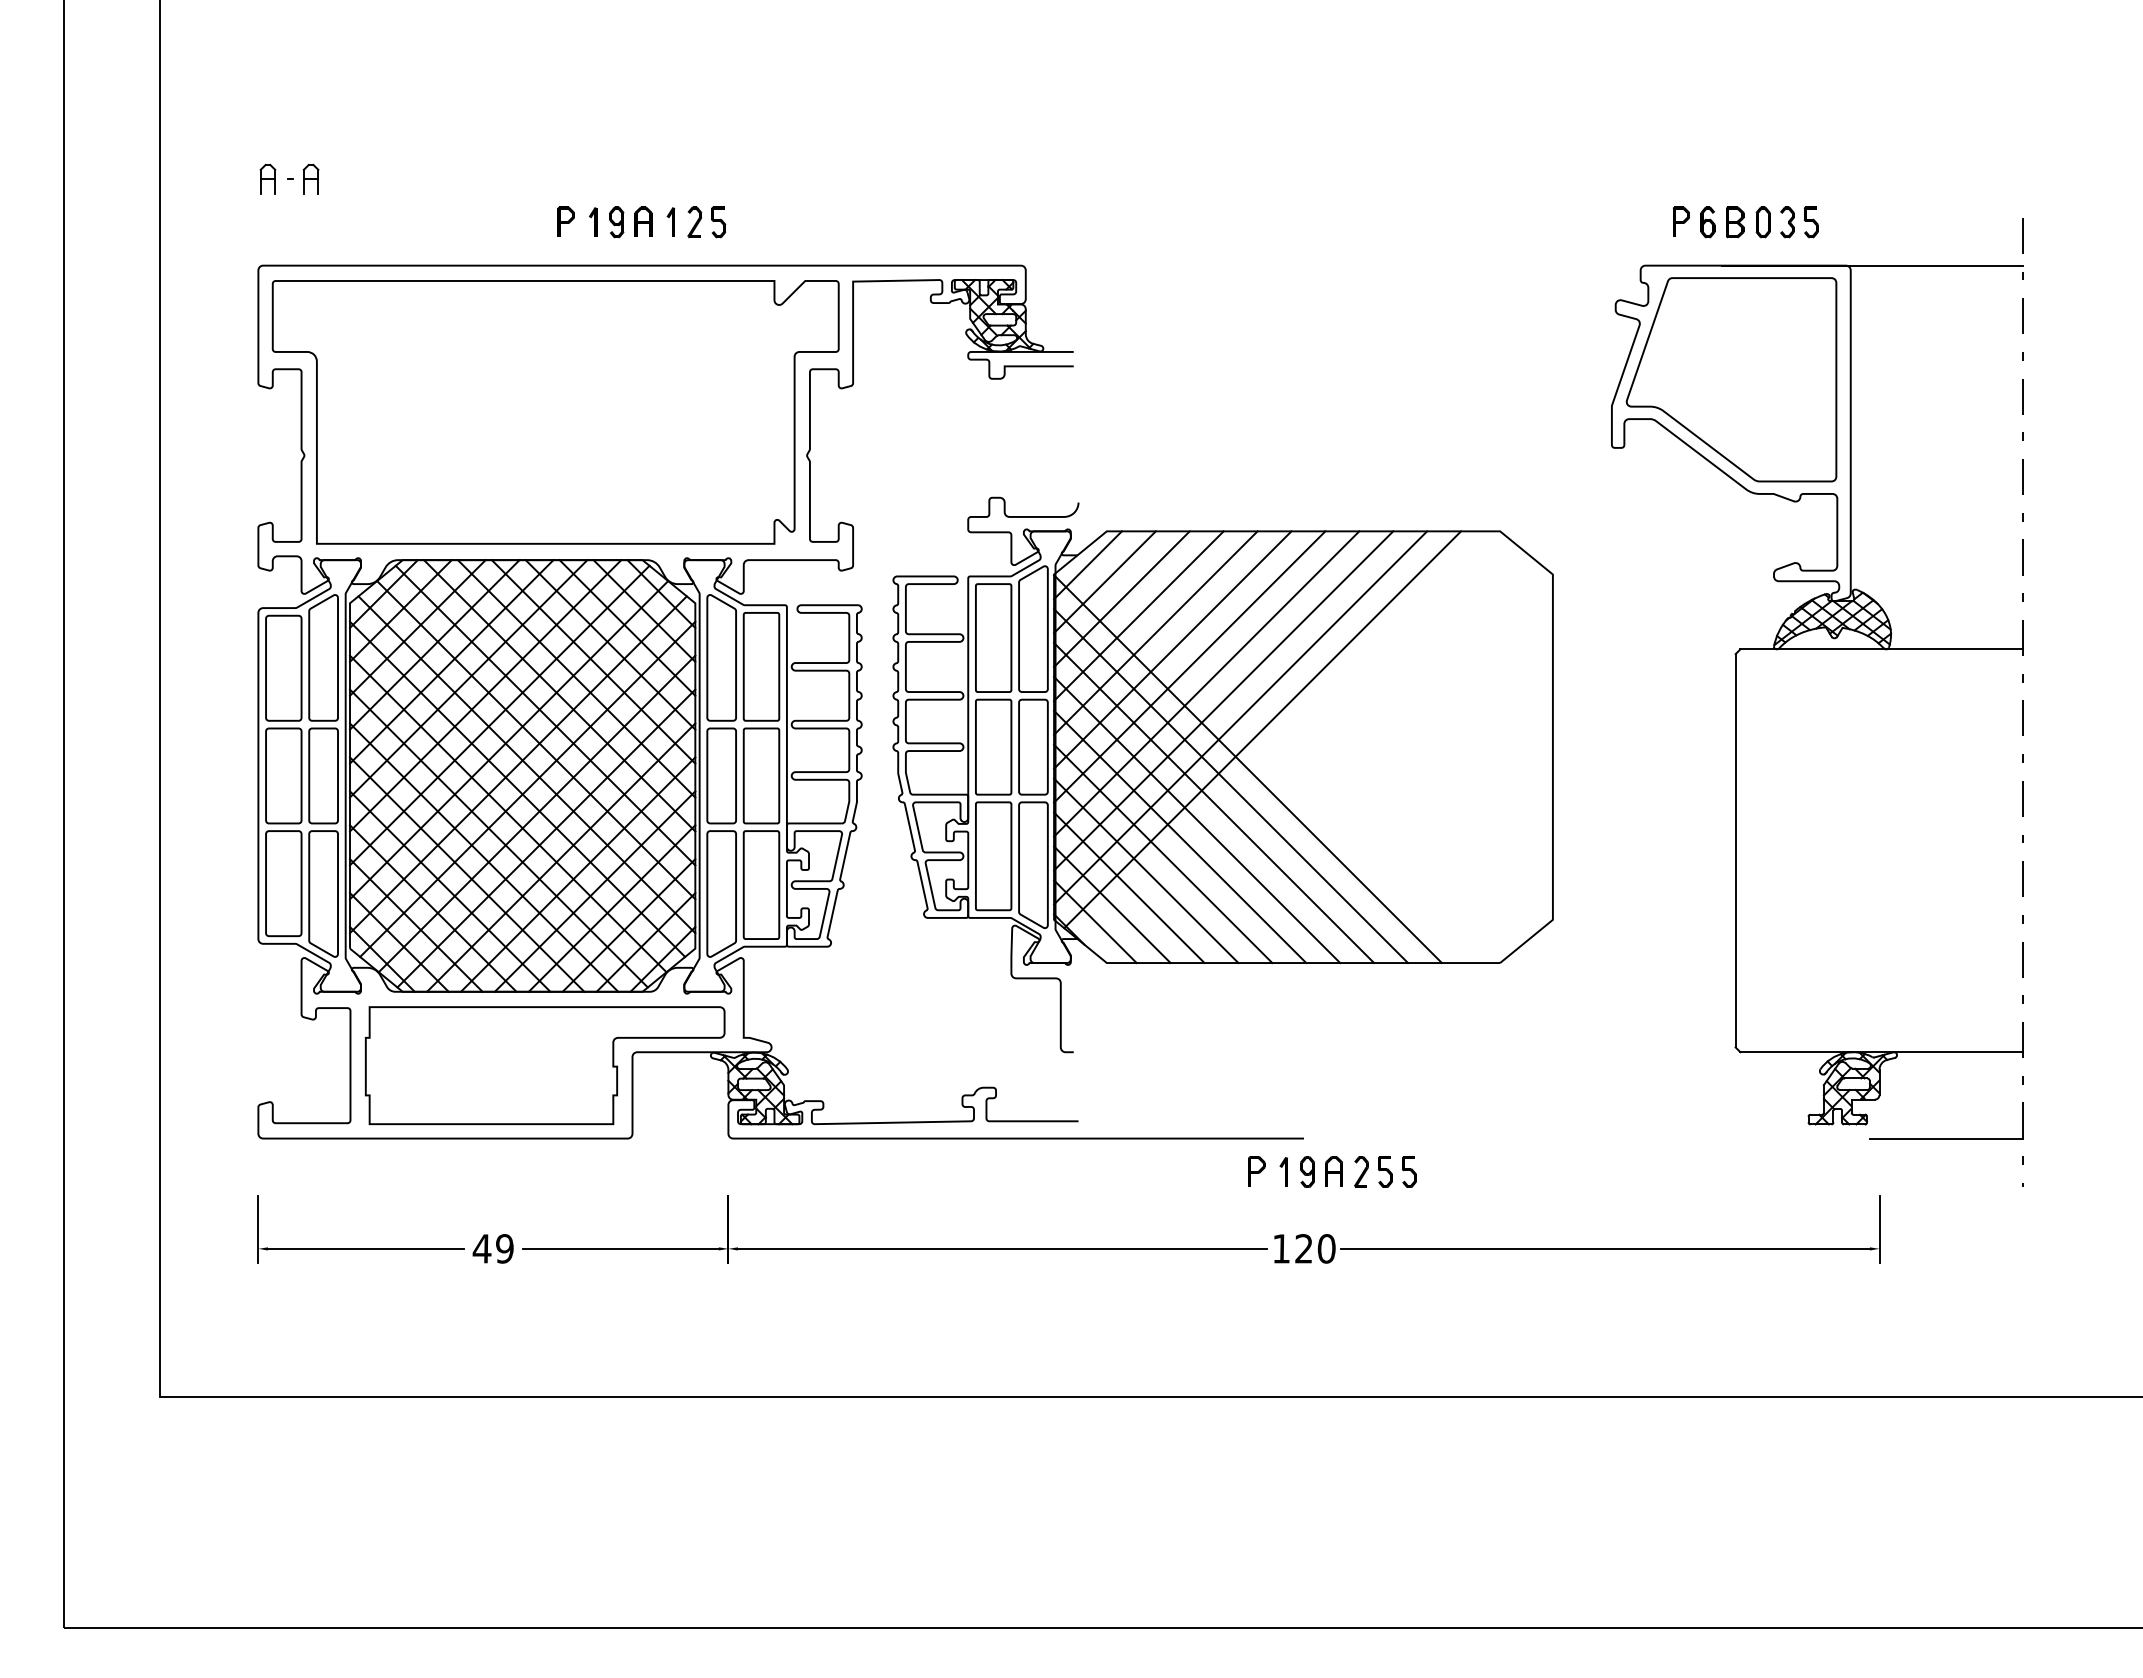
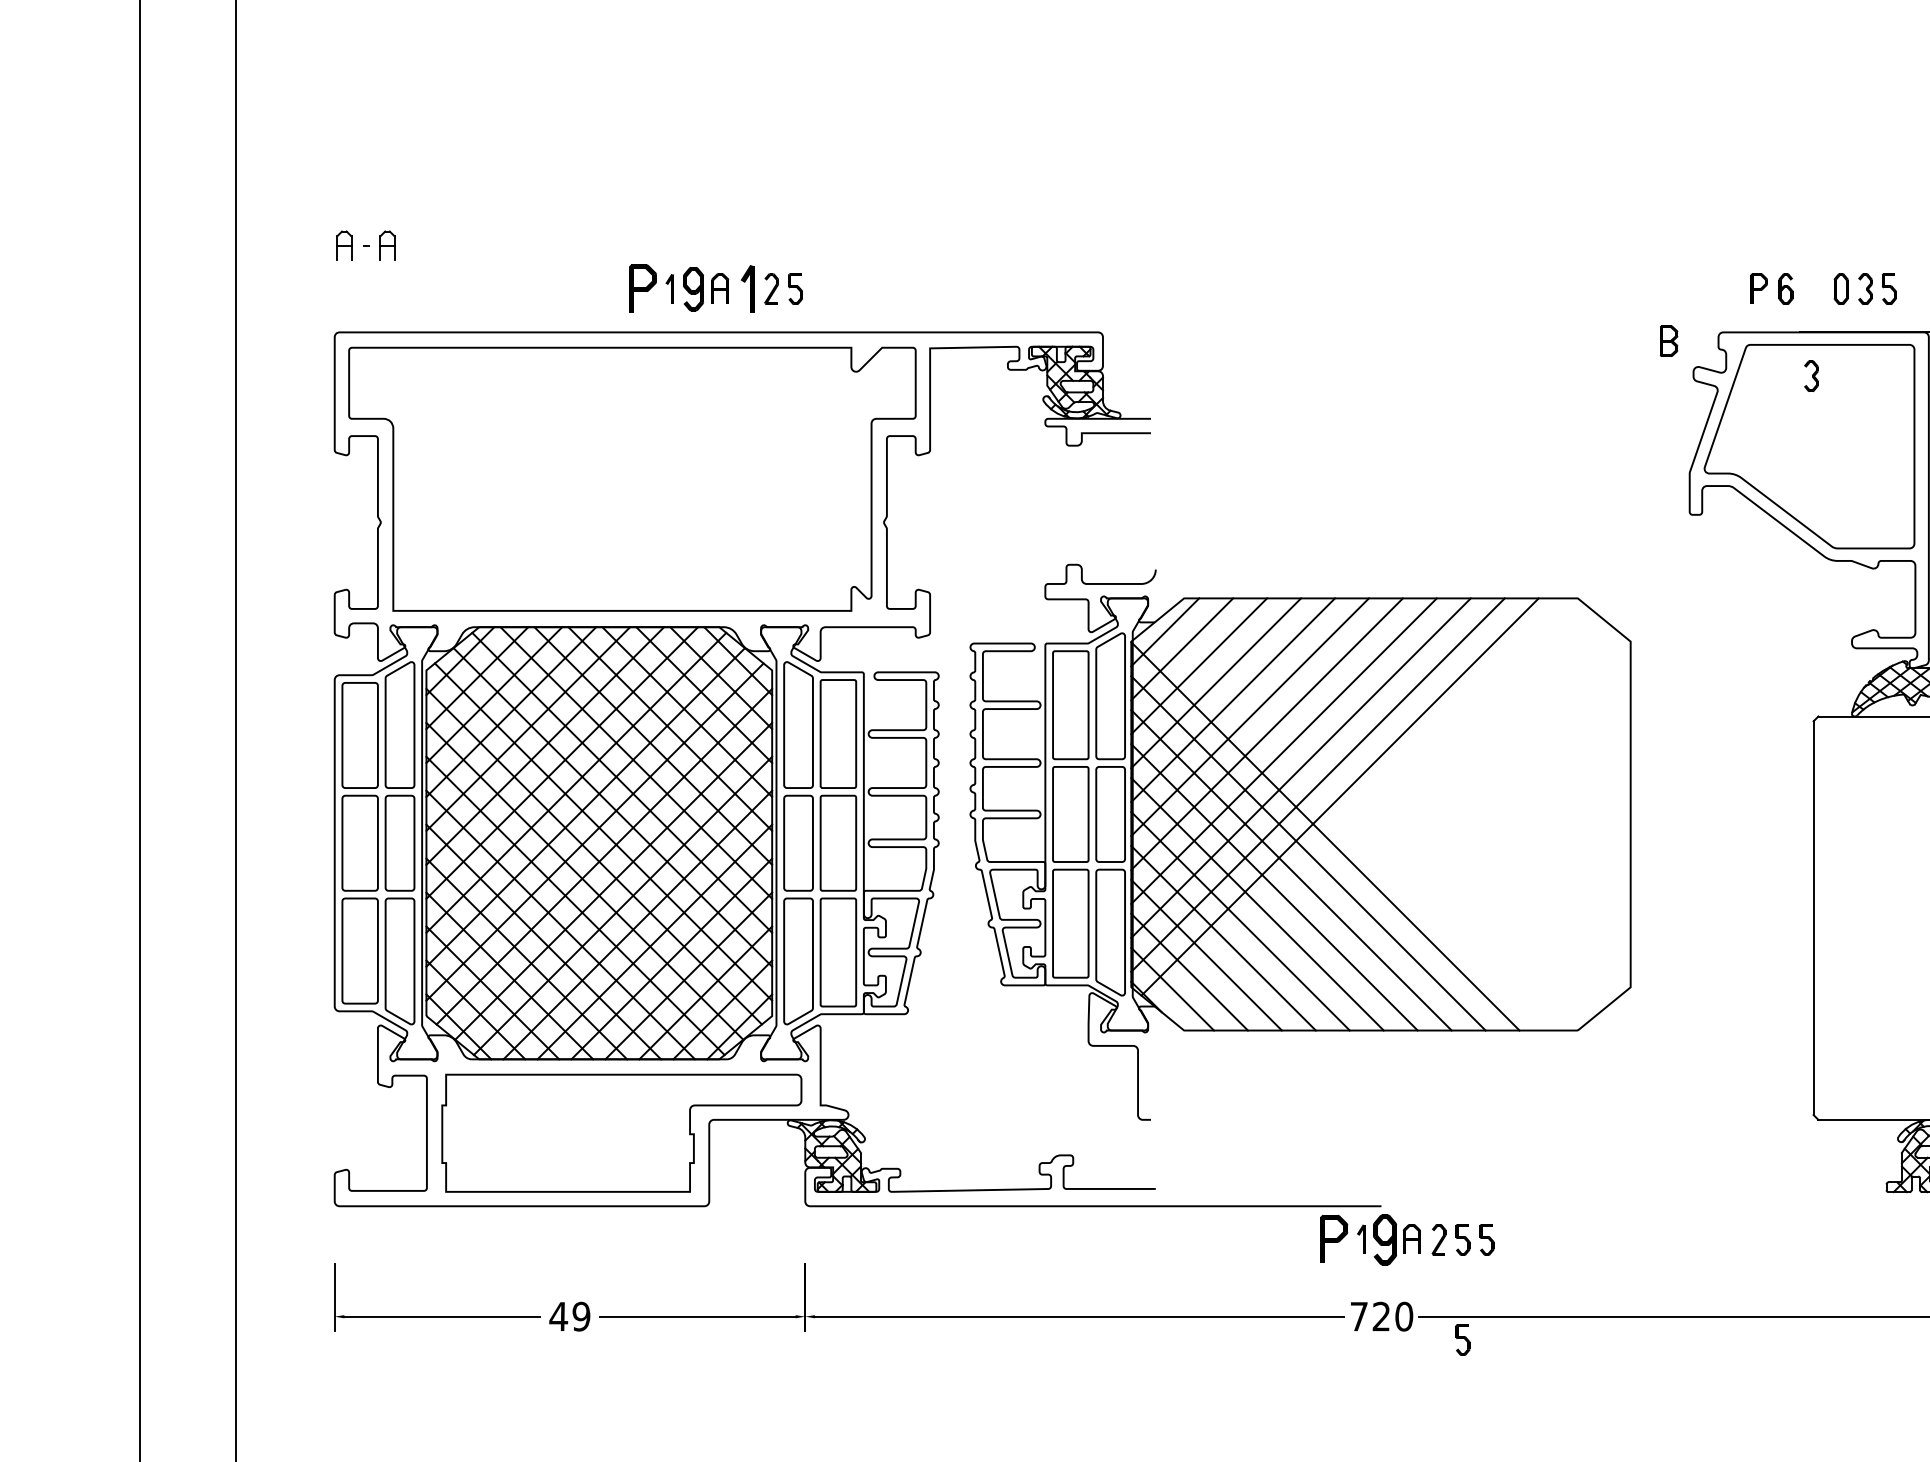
part: (565, 221) -> (642, 288), size x1.6
part: (670, 221) -> (747, 288), size x1.6
part: (616, 222) -> (693, 289), size x1.4
part: (1735, 222) -> (1669, 341), moved
part: (1733, 309) -> (1811, 376), added
part: (1256, 1171) -> (1333, 1239), size x1.6
part: (1307, 1171) -> (1385, 1239), size x1.6
text: (1281, 1248) -> (1358, 1316), 120 -> 720
part: (1385, 1271) -> (1463, 1339), added

